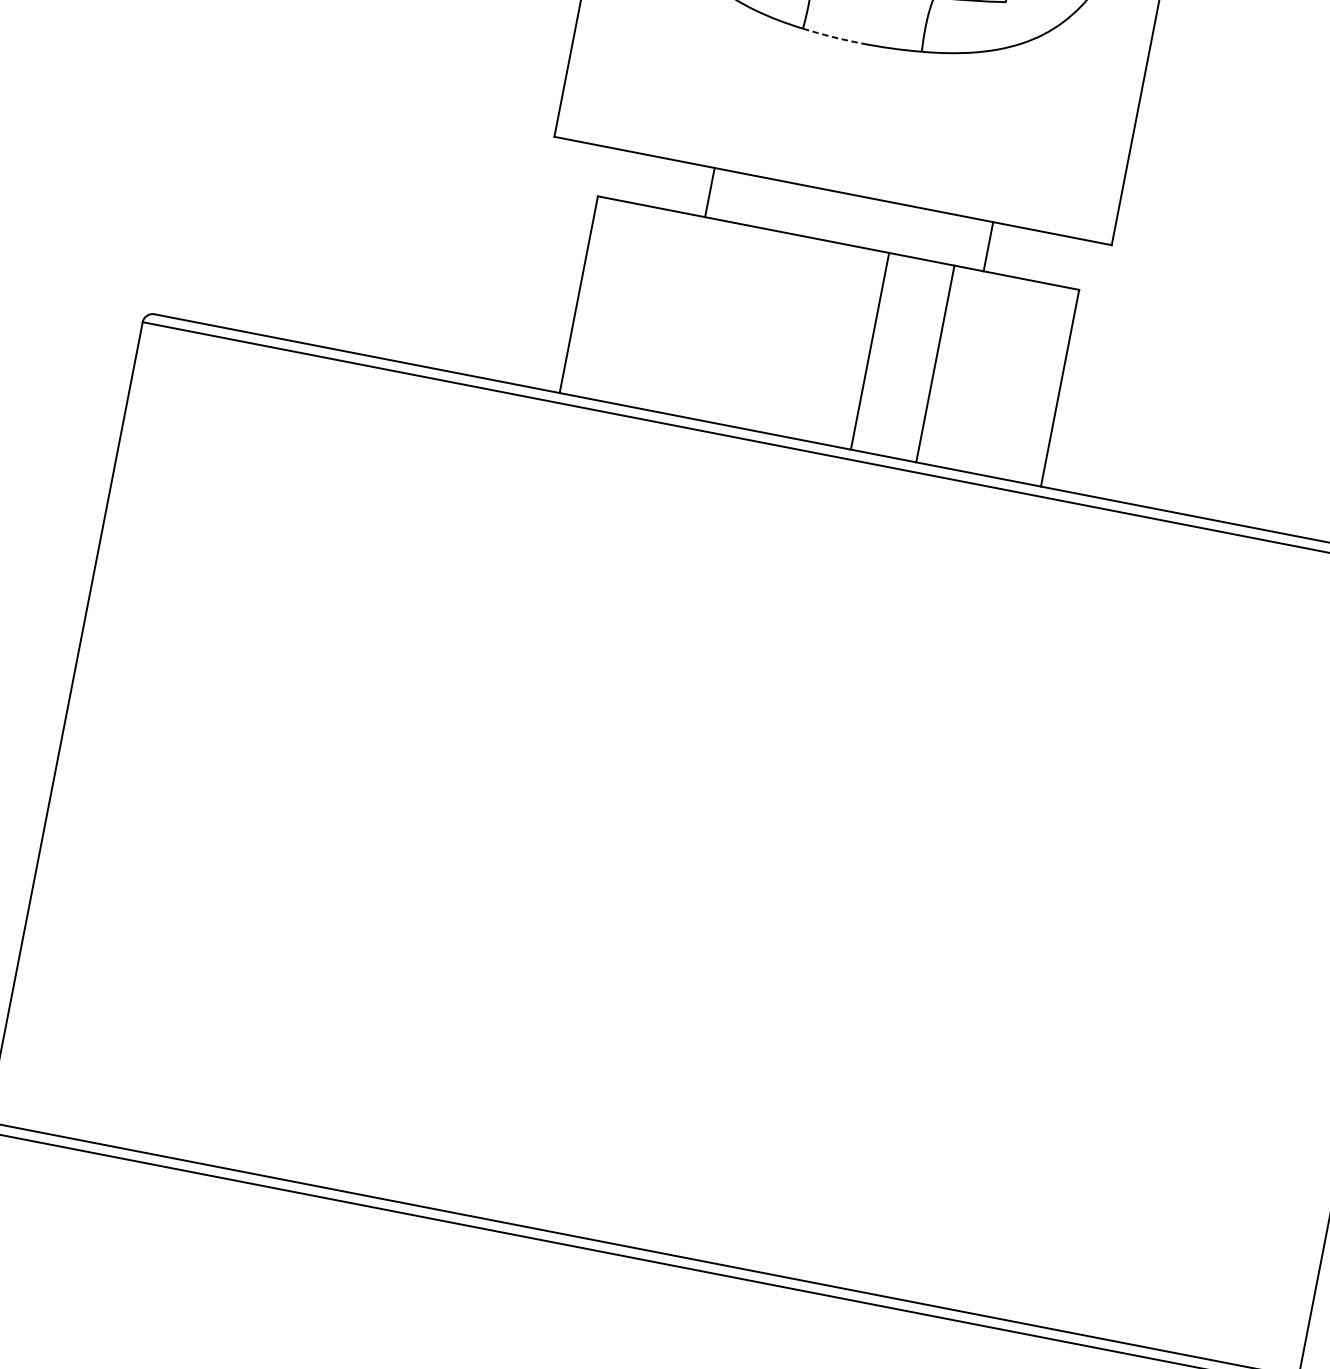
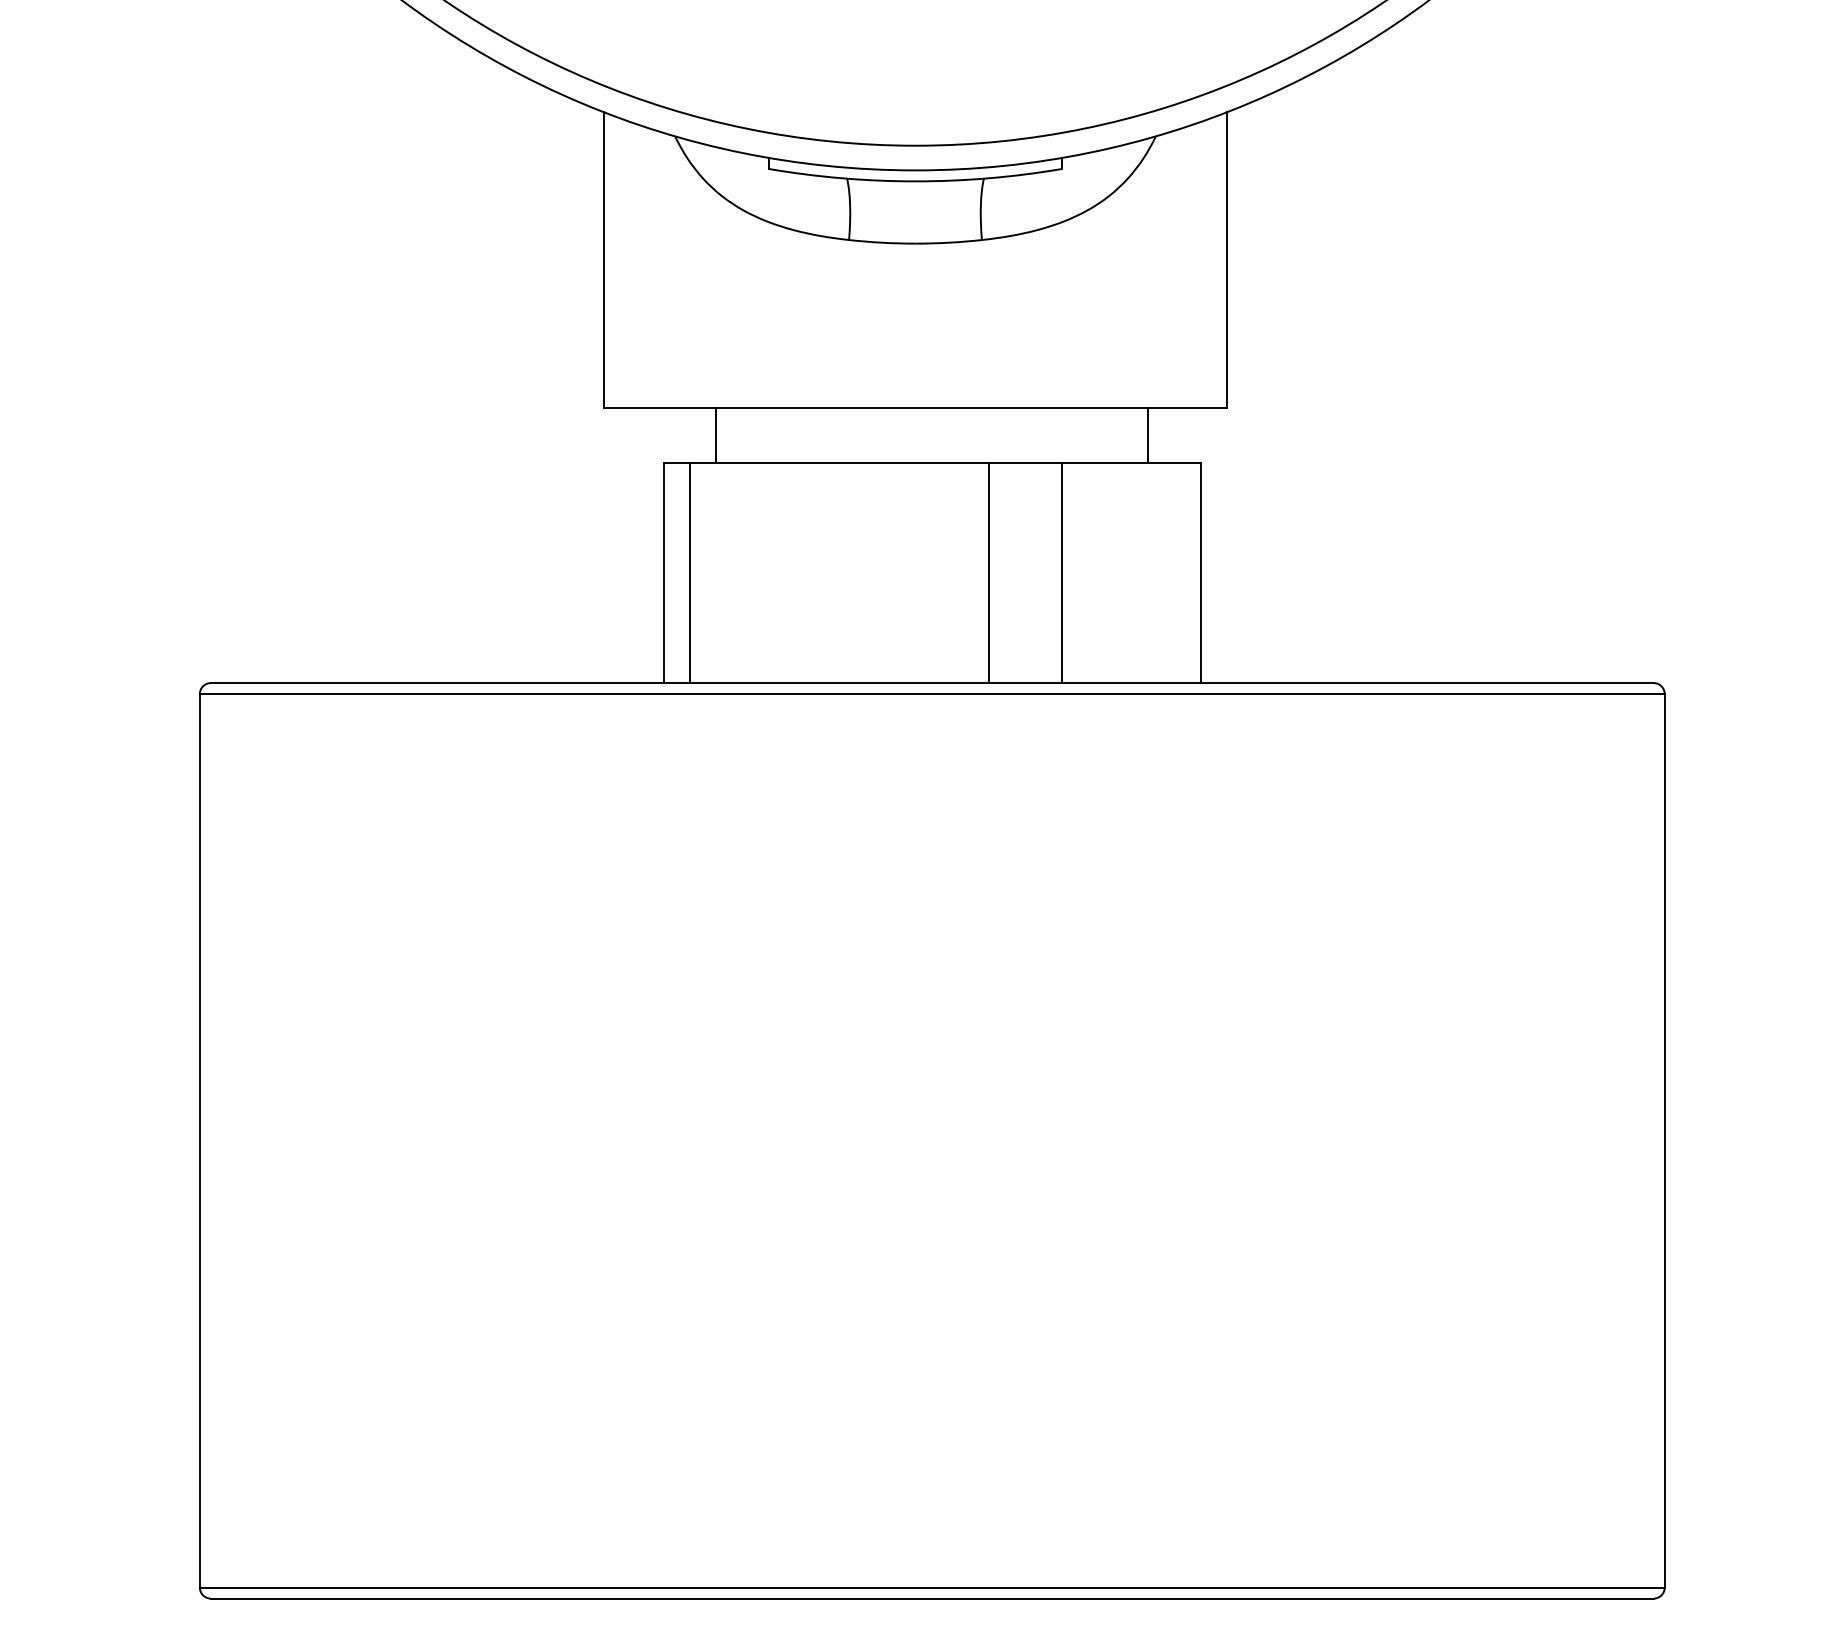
arc: (832, 36) -> (882, 242), dashed -> solid
line: (710, 192) -> (716, 435), moved
line: (988, 246) -> (1148, 435), moved
line: (602, 299) -> (690, 573), added

